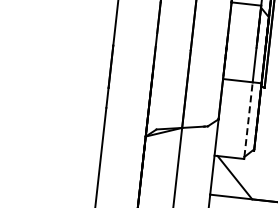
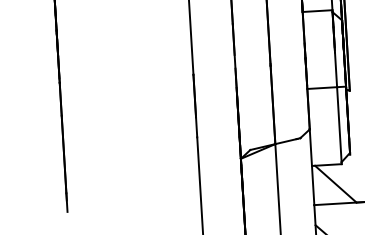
line: (248, 119) -> (339, 124), dashed -> solid

